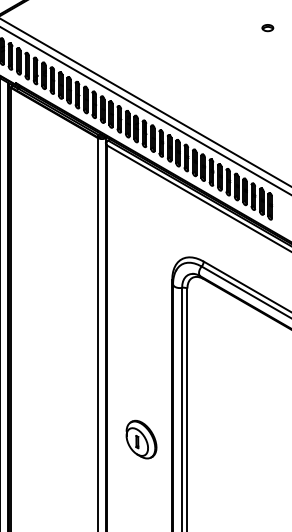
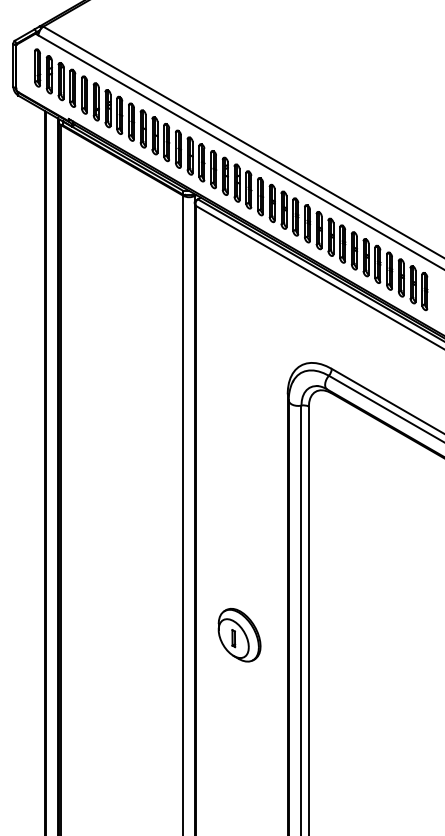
part: (267, 27) -> (421, 41), removed
part: (141, 439) -> (239, 635), moved

